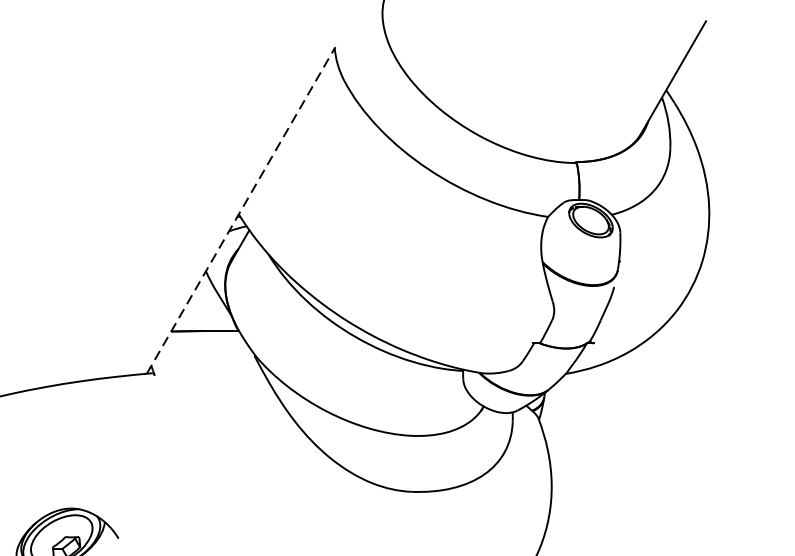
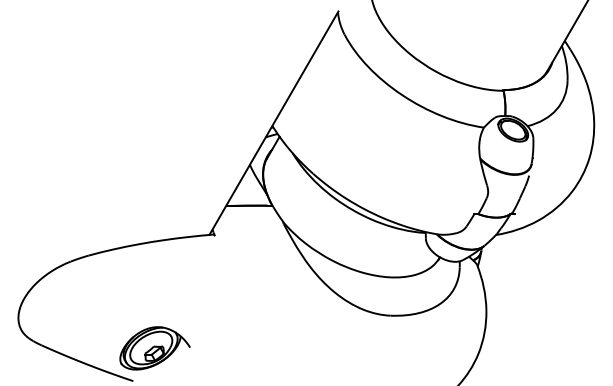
line: (241, 209) -> (274, 122), dashed -> solid

